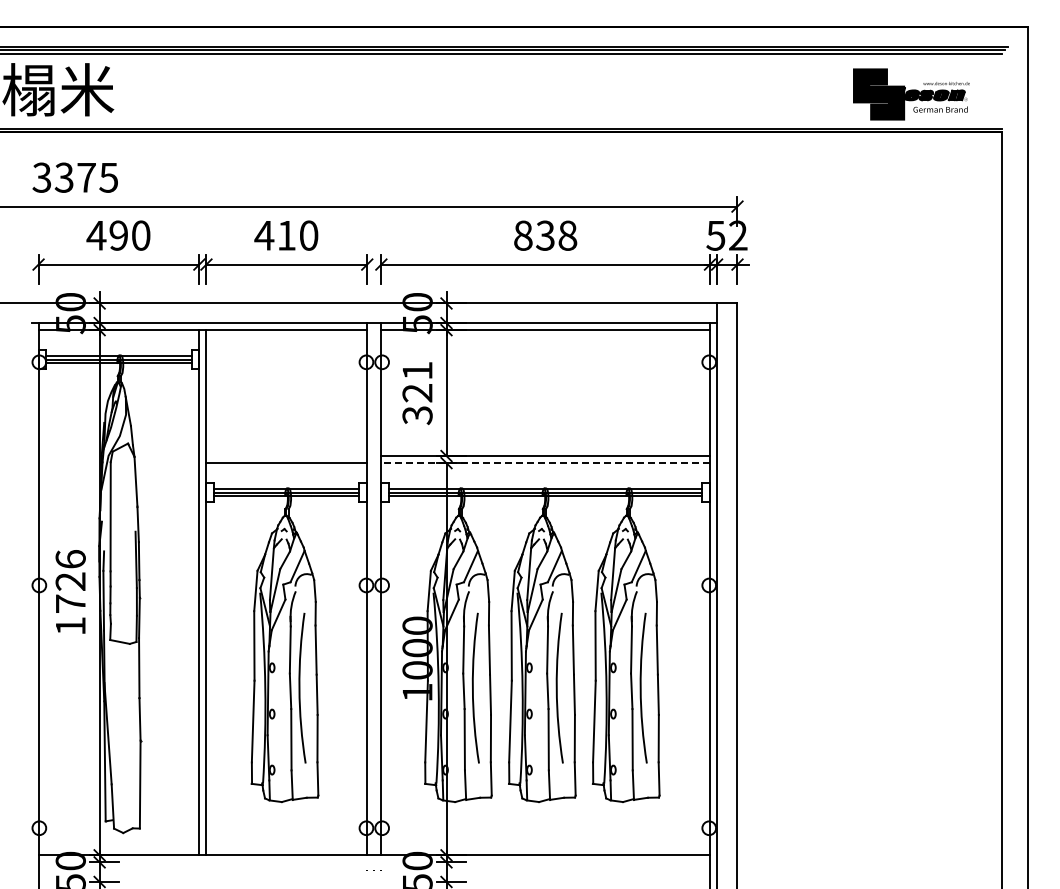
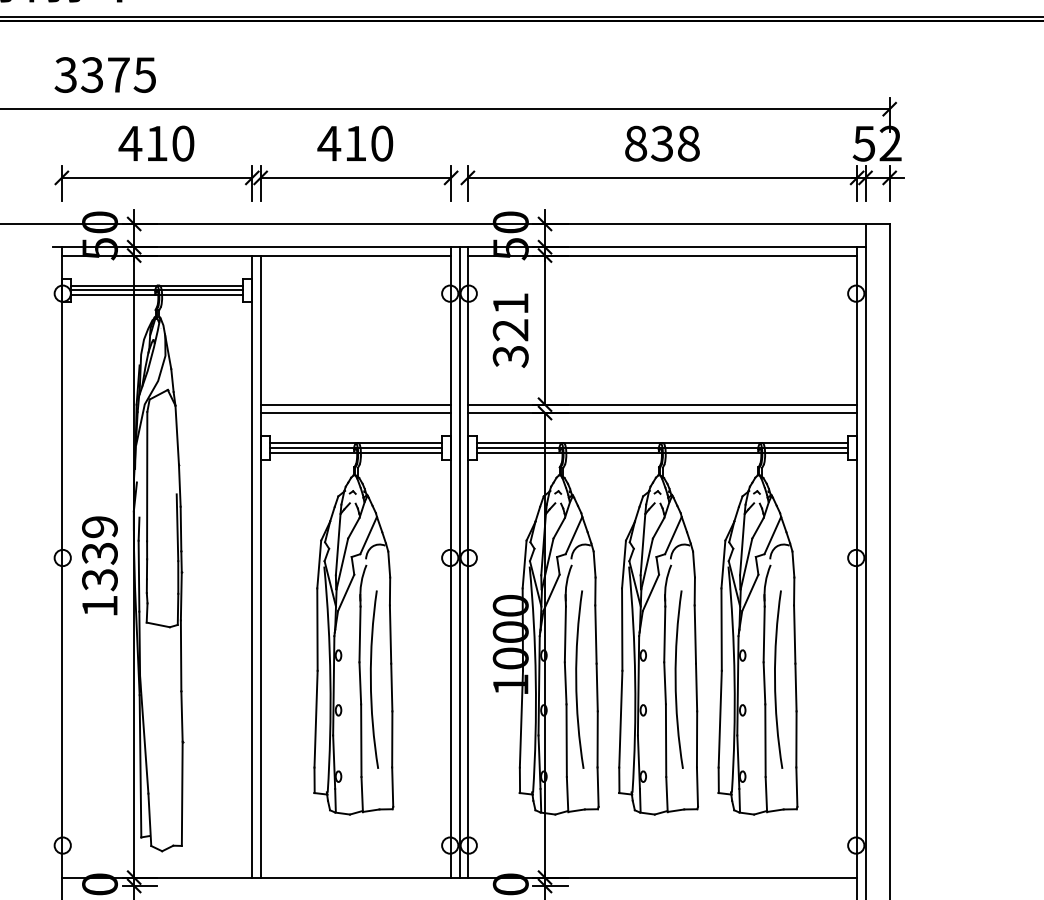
text: (118, 235) -> (156, 143), 490 -> 410
line: (286, 456) -> (355, 405), added
line: (545, 463) -> (662, 413), dashed -> solid
text: (70, 581) -> (99, 553), 1726 -> 1339
line: (374, 589) -> (459, 562), added

